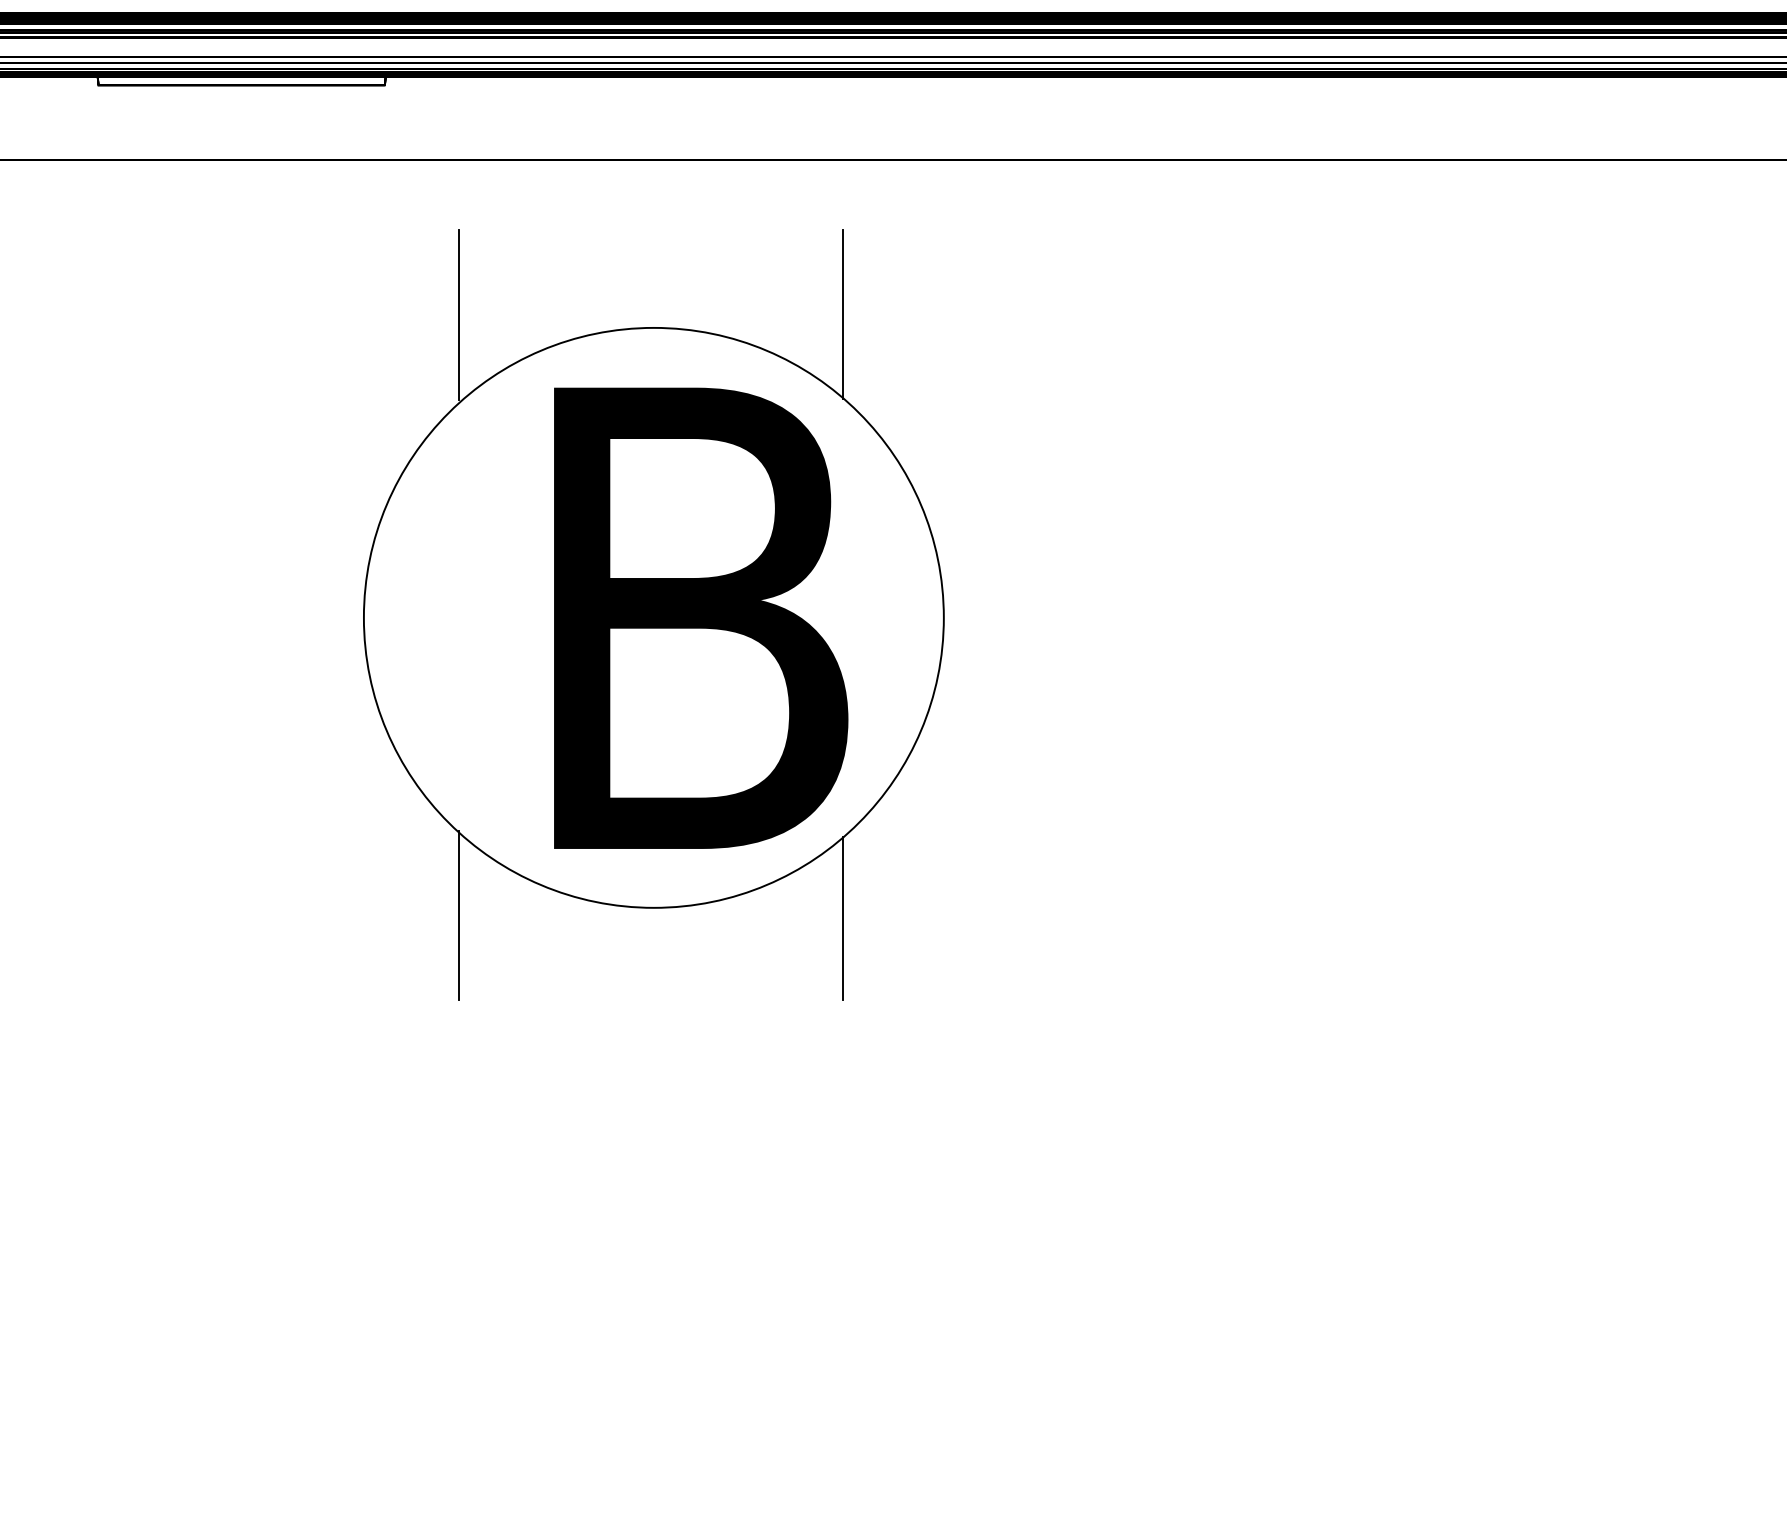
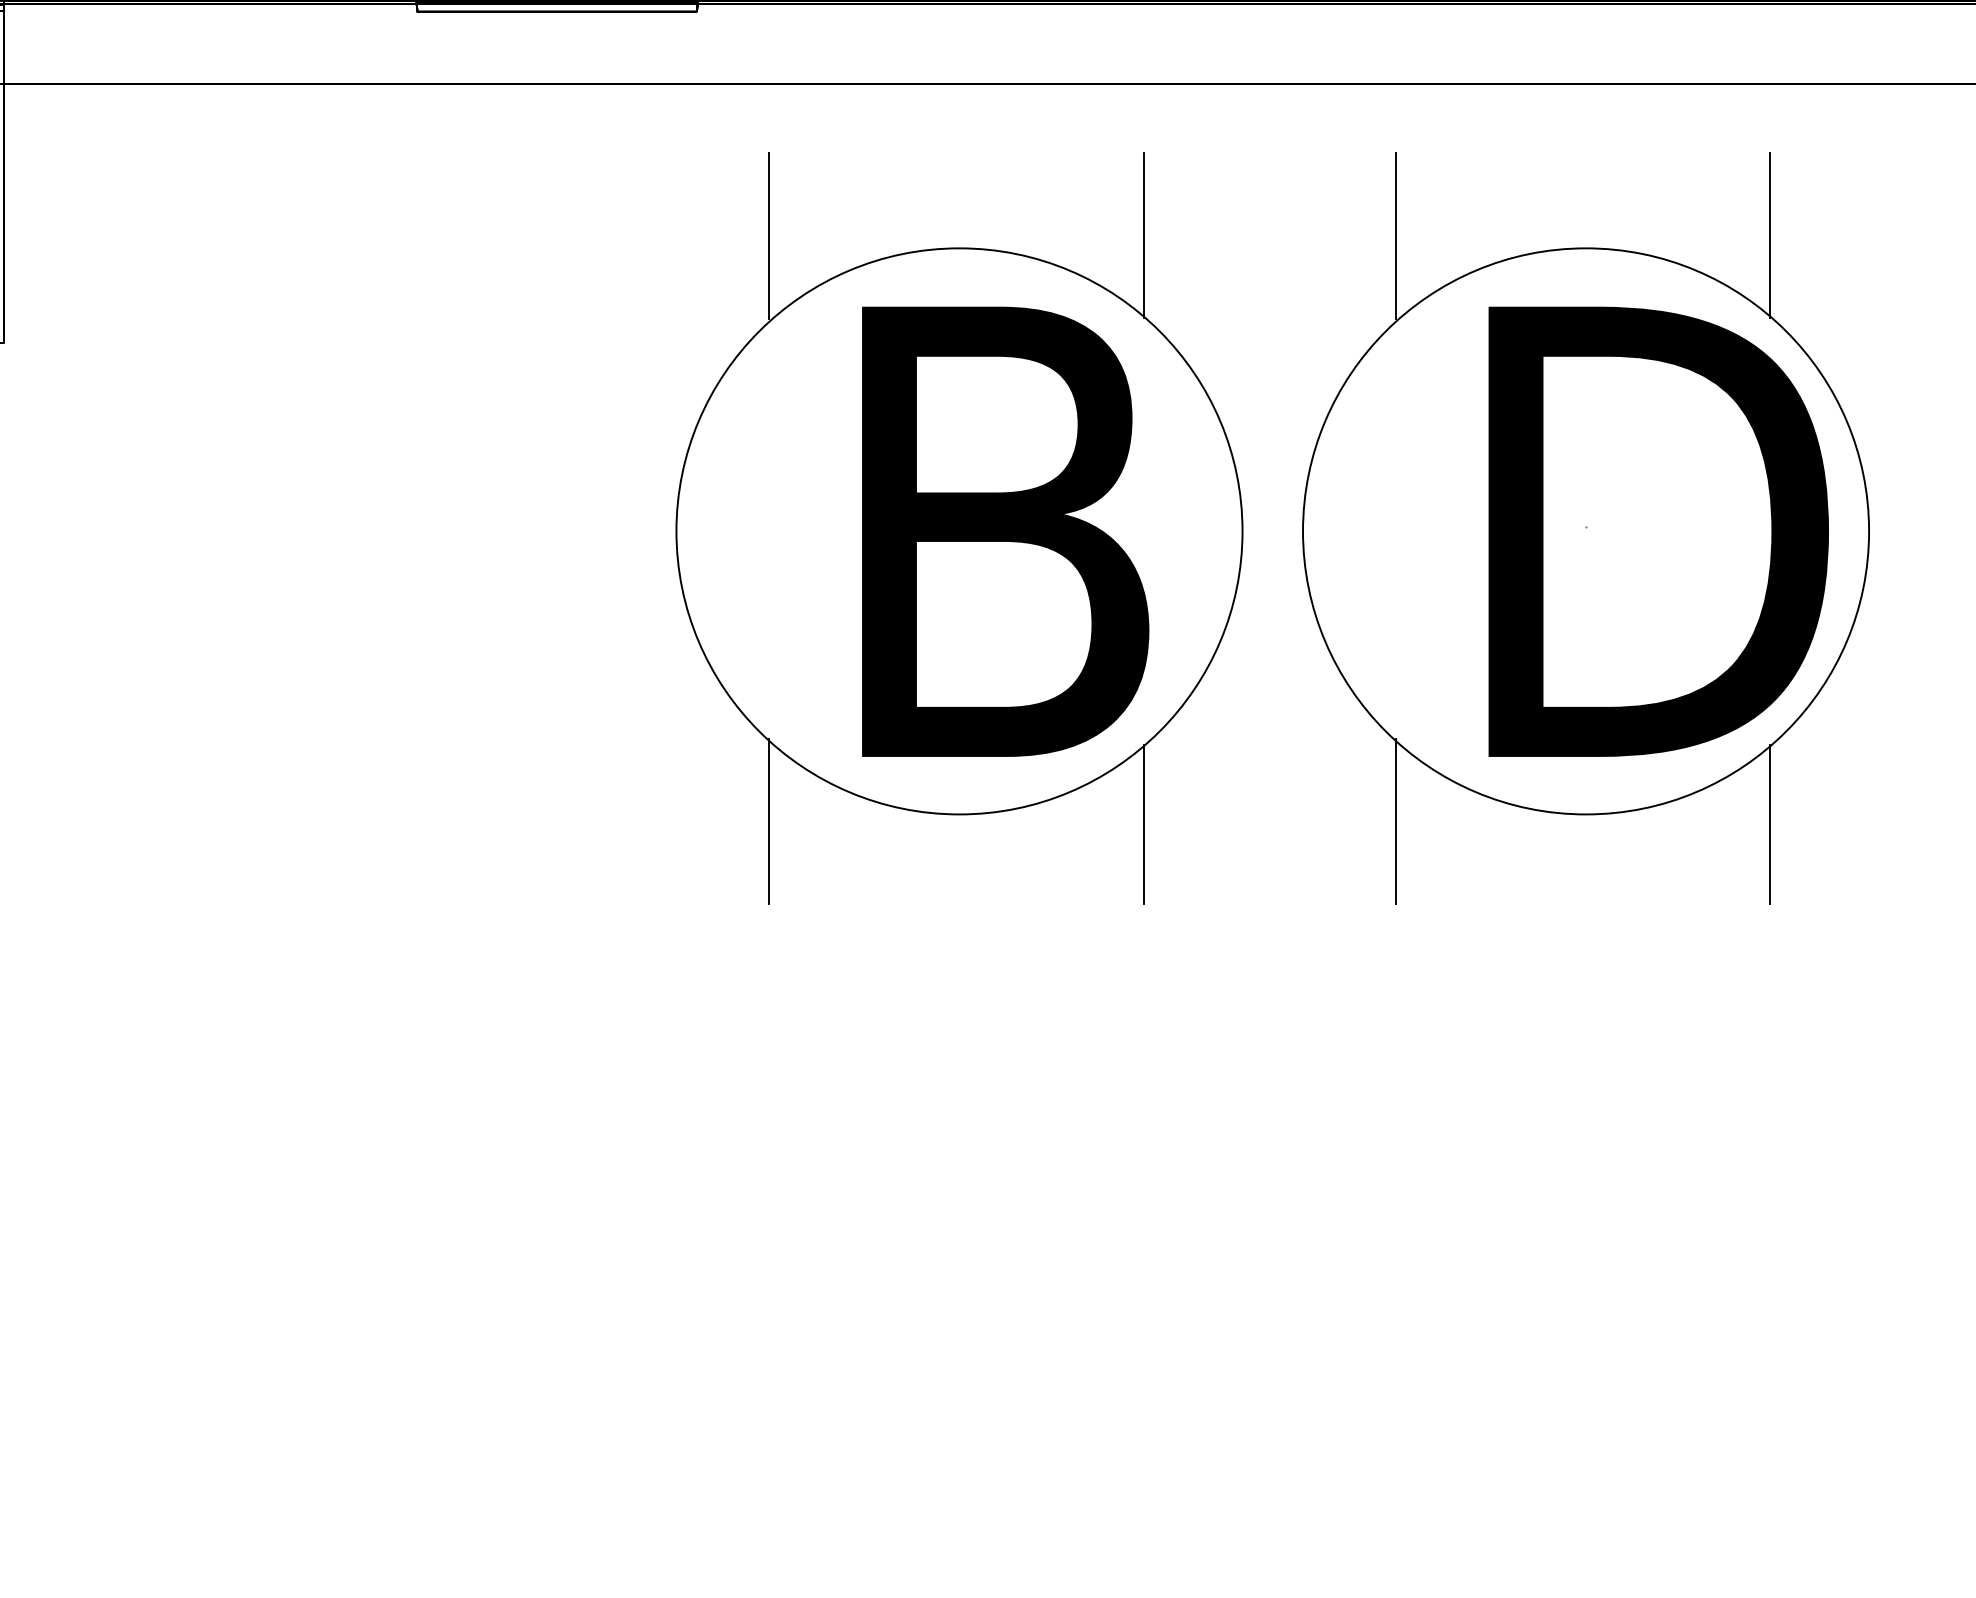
part: (1295, 614) -> (1585, 528), added

